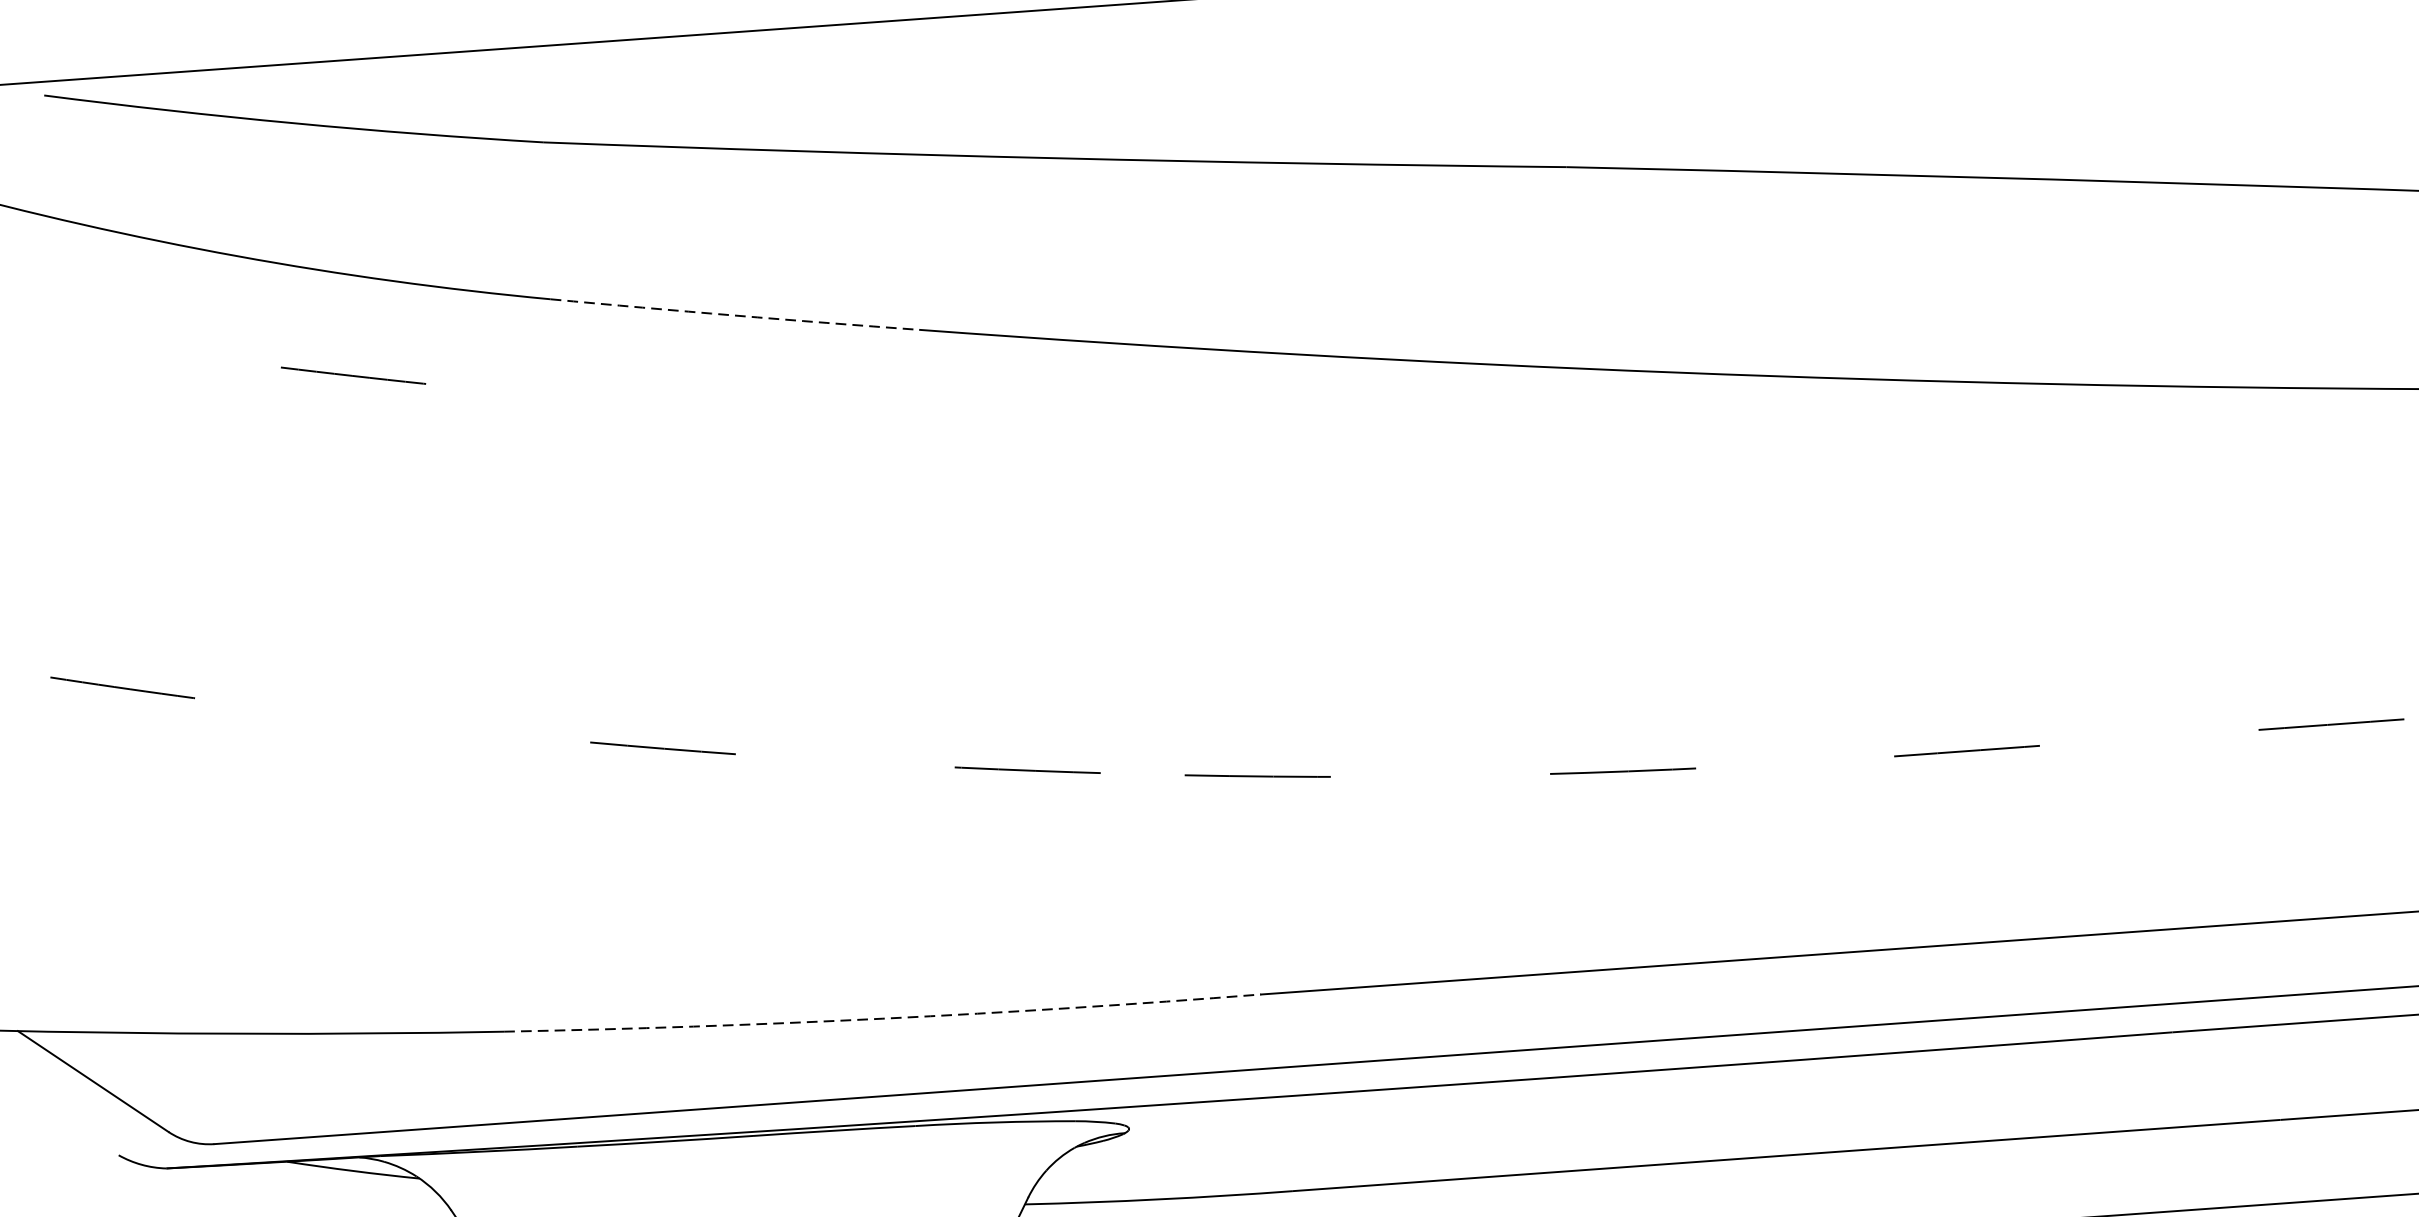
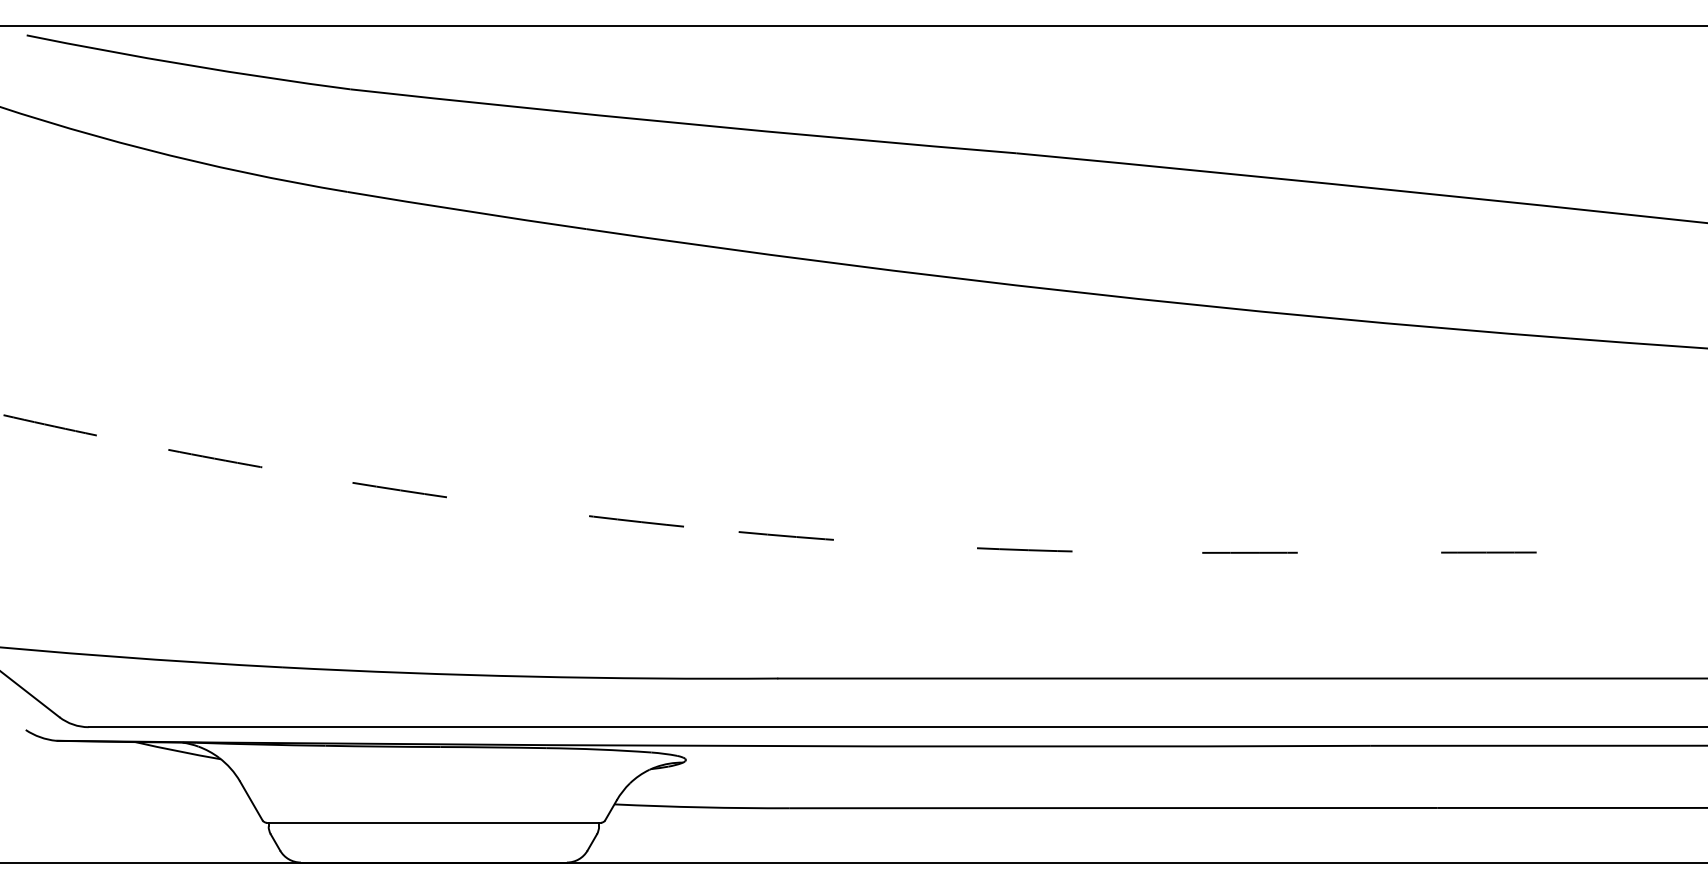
arc: (734, 316) -> (466, 211), dashed -> solid
line: (353, 375) -> (215, 458), moved
arc: (882, 1018) -> (530, 676), dashed -> solid

